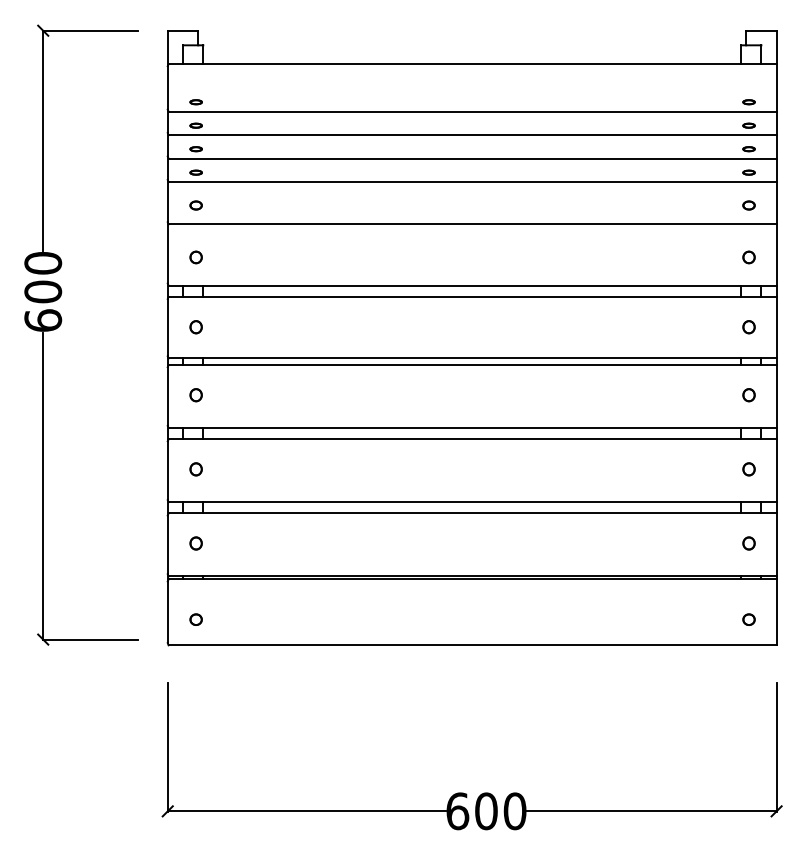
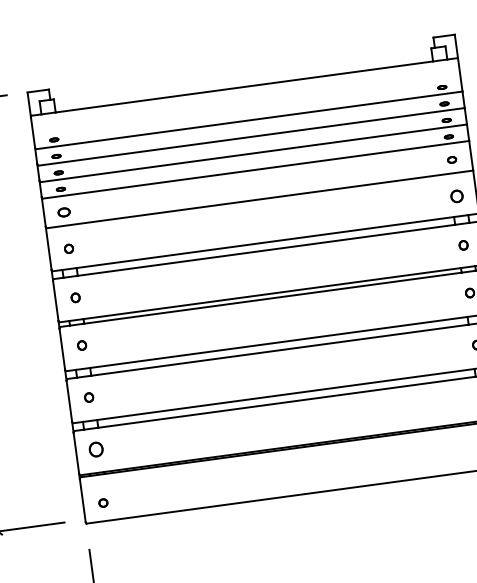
part: (195, 205) -> (63, 212), size x1.4
part: (748, 257) -> (456, 196), size x1.4
part: (195, 543) -> (95, 449), size x1.6

